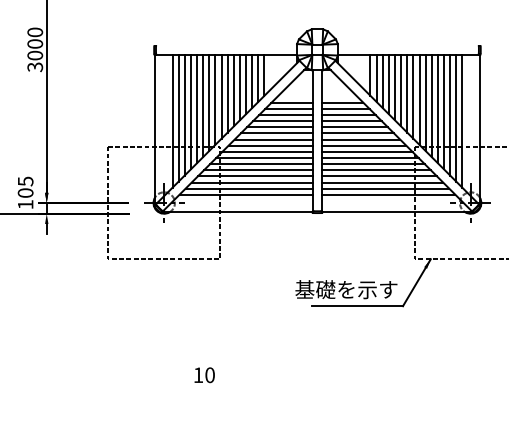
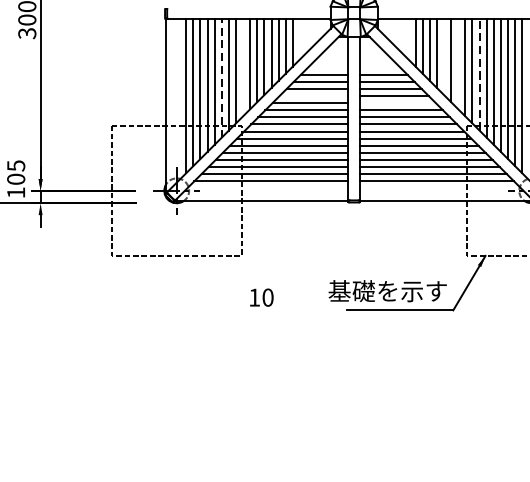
line: (394, 87) -> (443, 57), removed
line: (407, 93) -> (458, 63), removed
line: (221, 96) -> (243, 67), removed
line: (425, 102) -> (479, 74), solid -> dashed
line: (203, 105) -> (222, 77), solid -> dashed
line: (282, 121) -> (313, 96), removed
line: (354, 127) -> (397, 103), removed
text: (204, 375) -> (261, 297), moved

